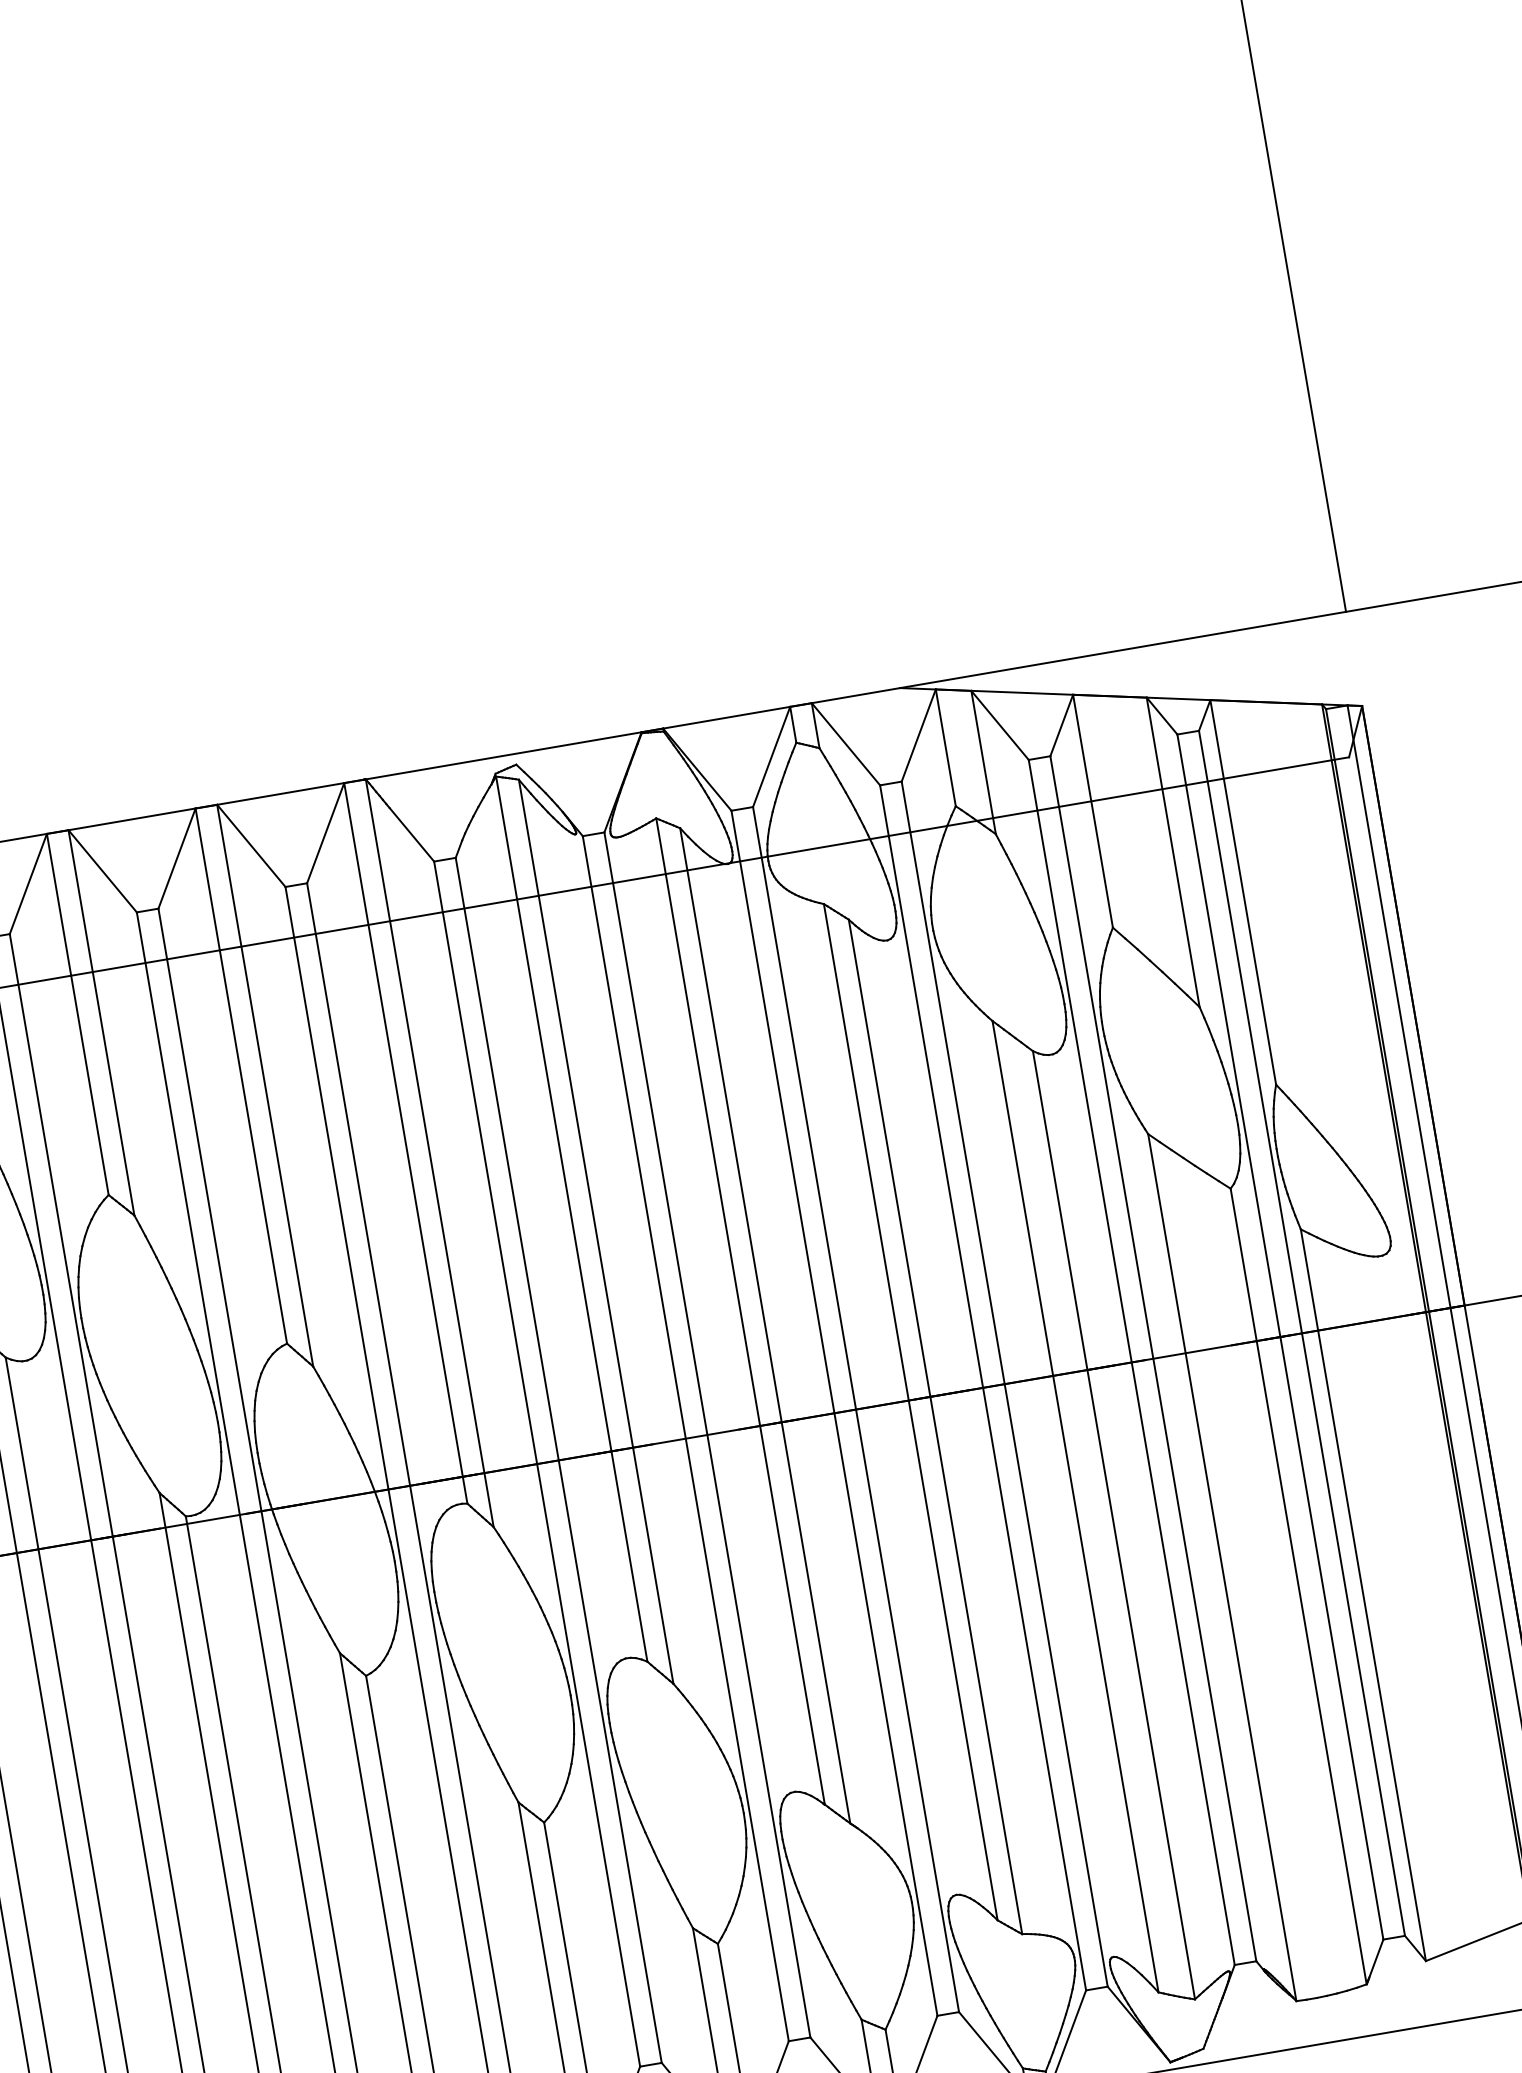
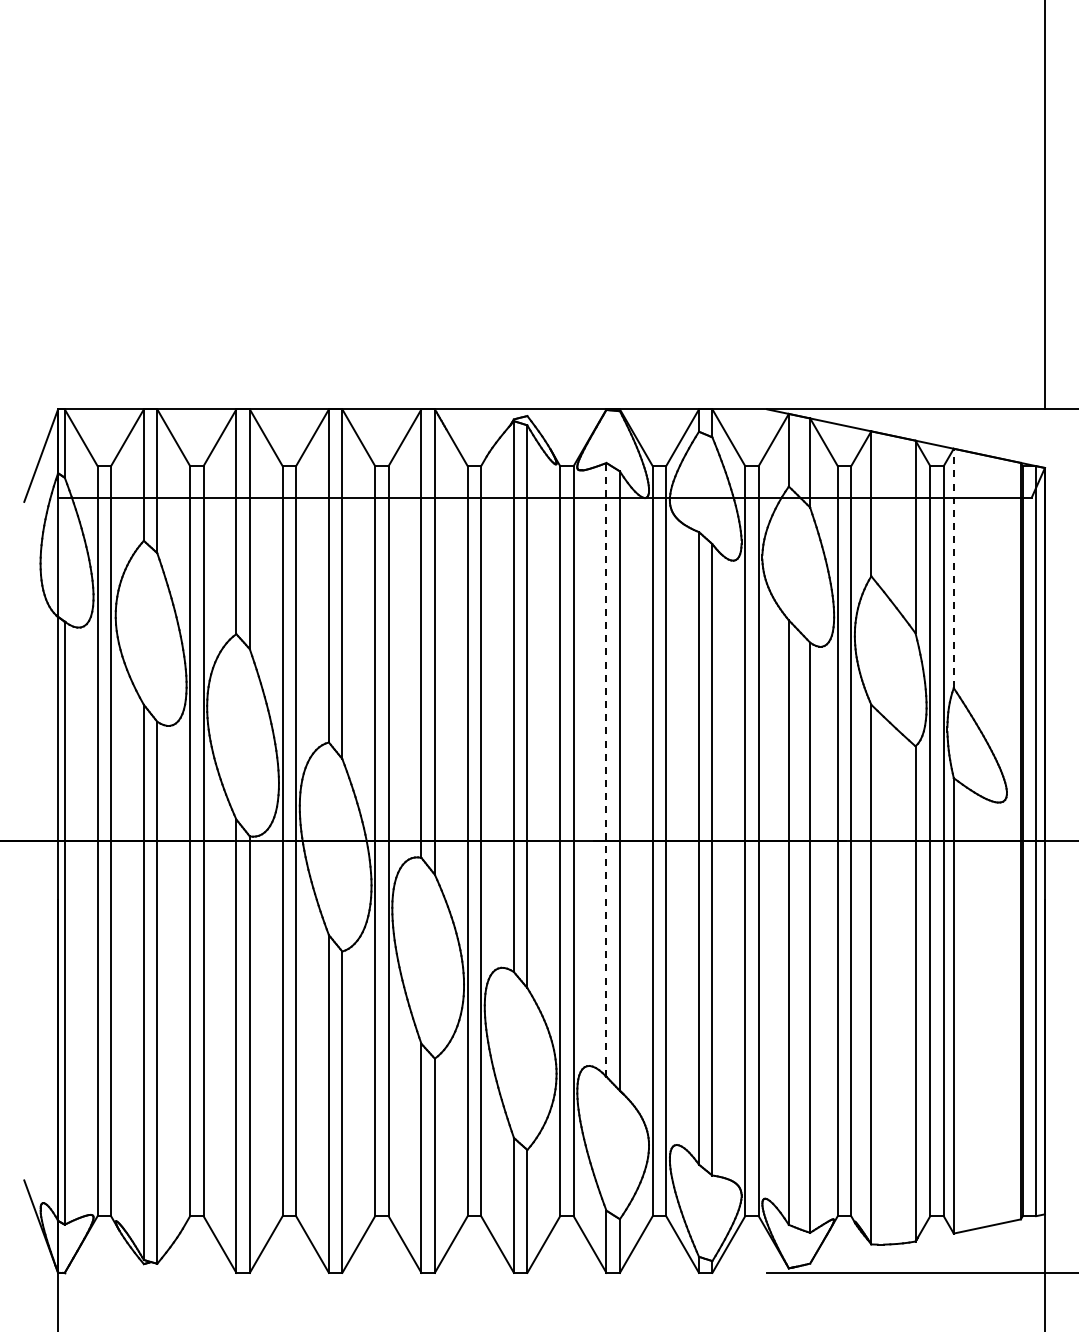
line: (1242, 892) -> (953, 568), solid -> dashed
line: (740, 1310) -> (606, 769), solid -> dashed

